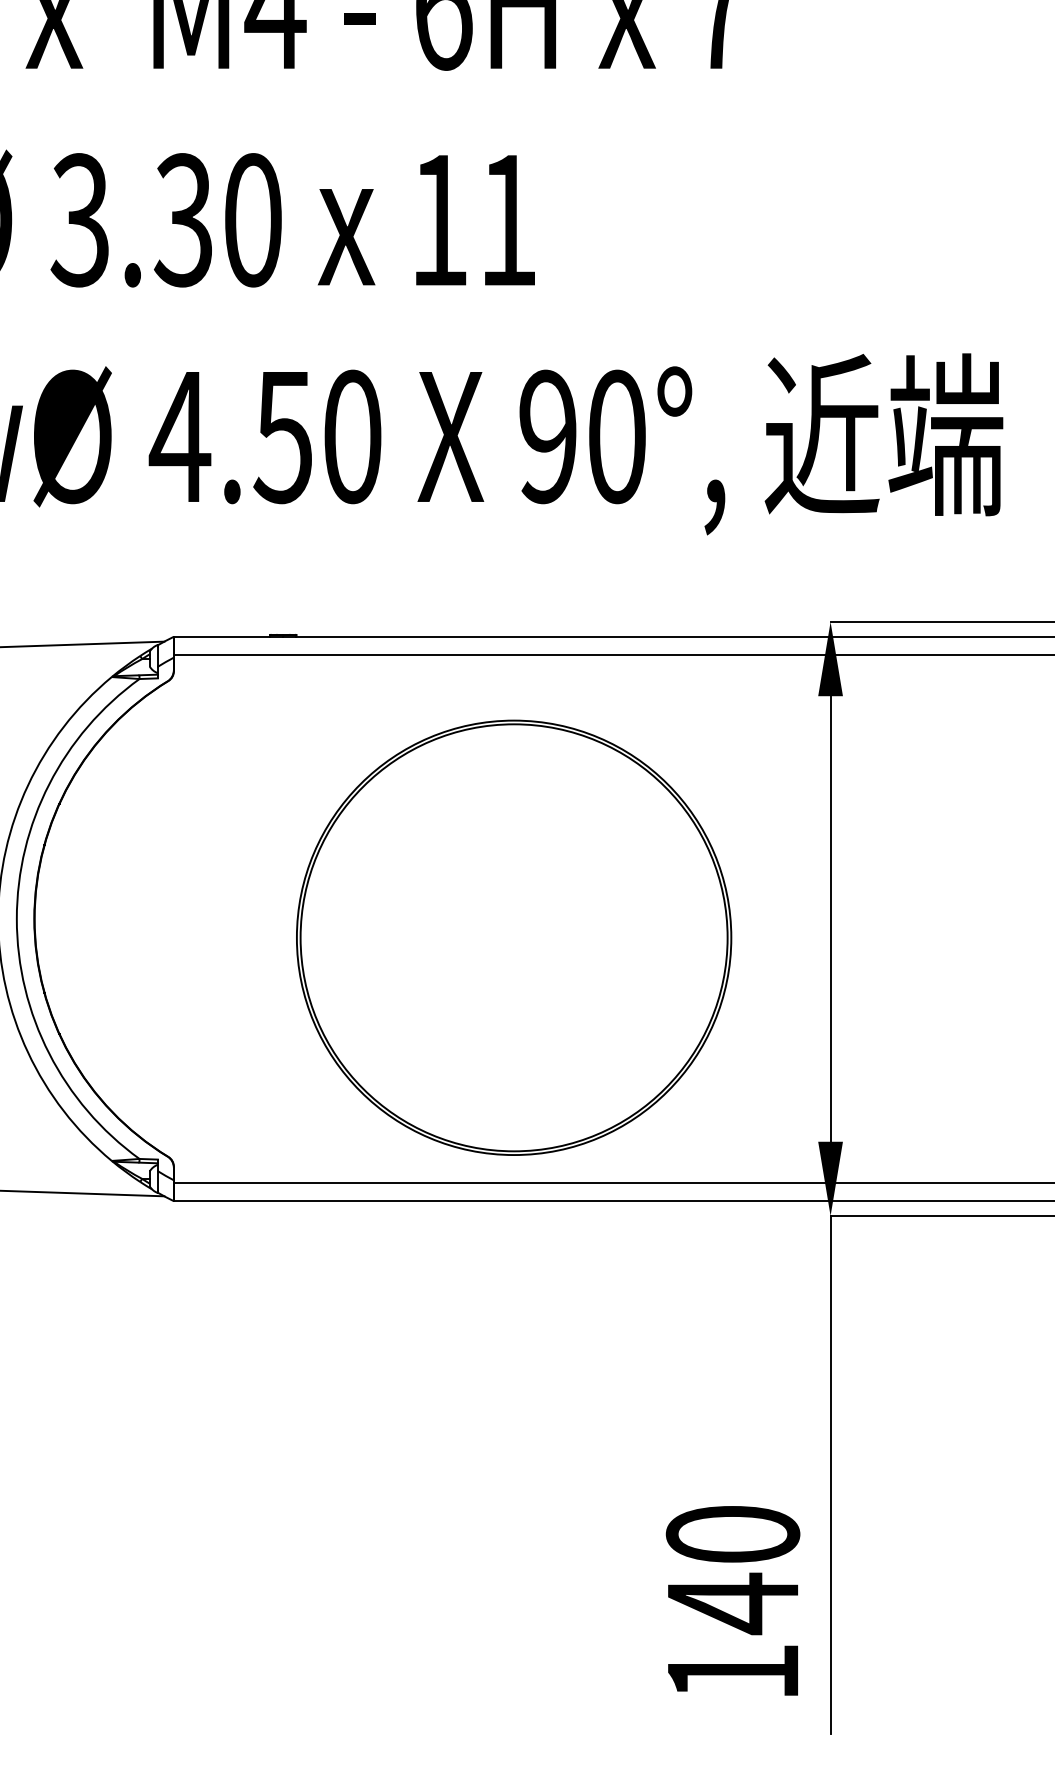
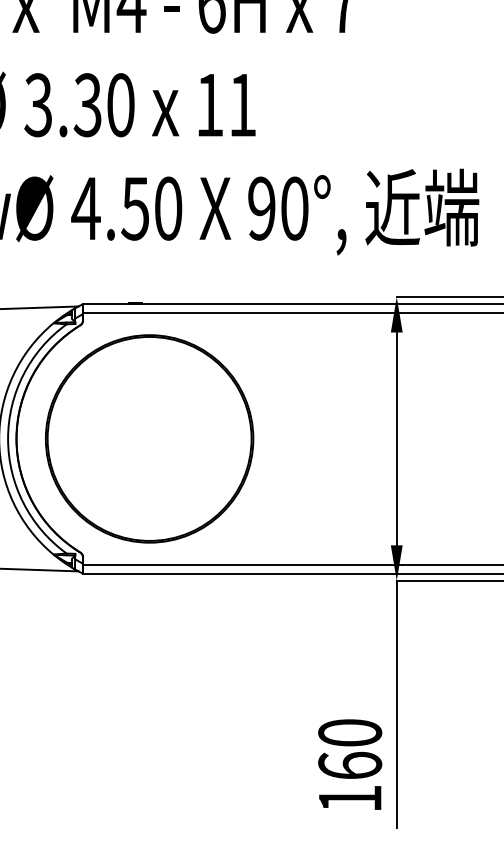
part: (513, 936) -> (149, 438), moved
text: (733, 1602) -> (350, 765), 140 -> 160

